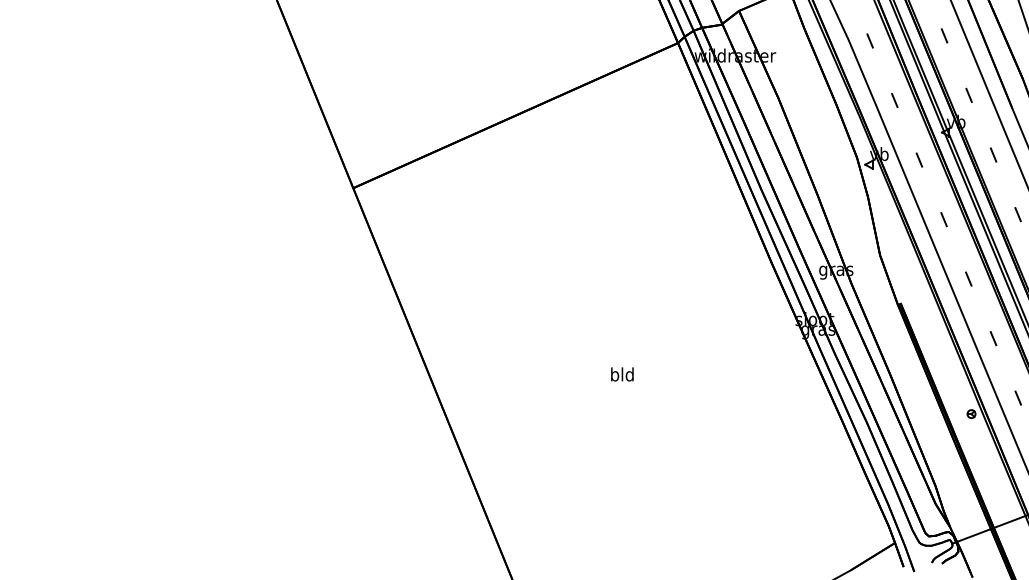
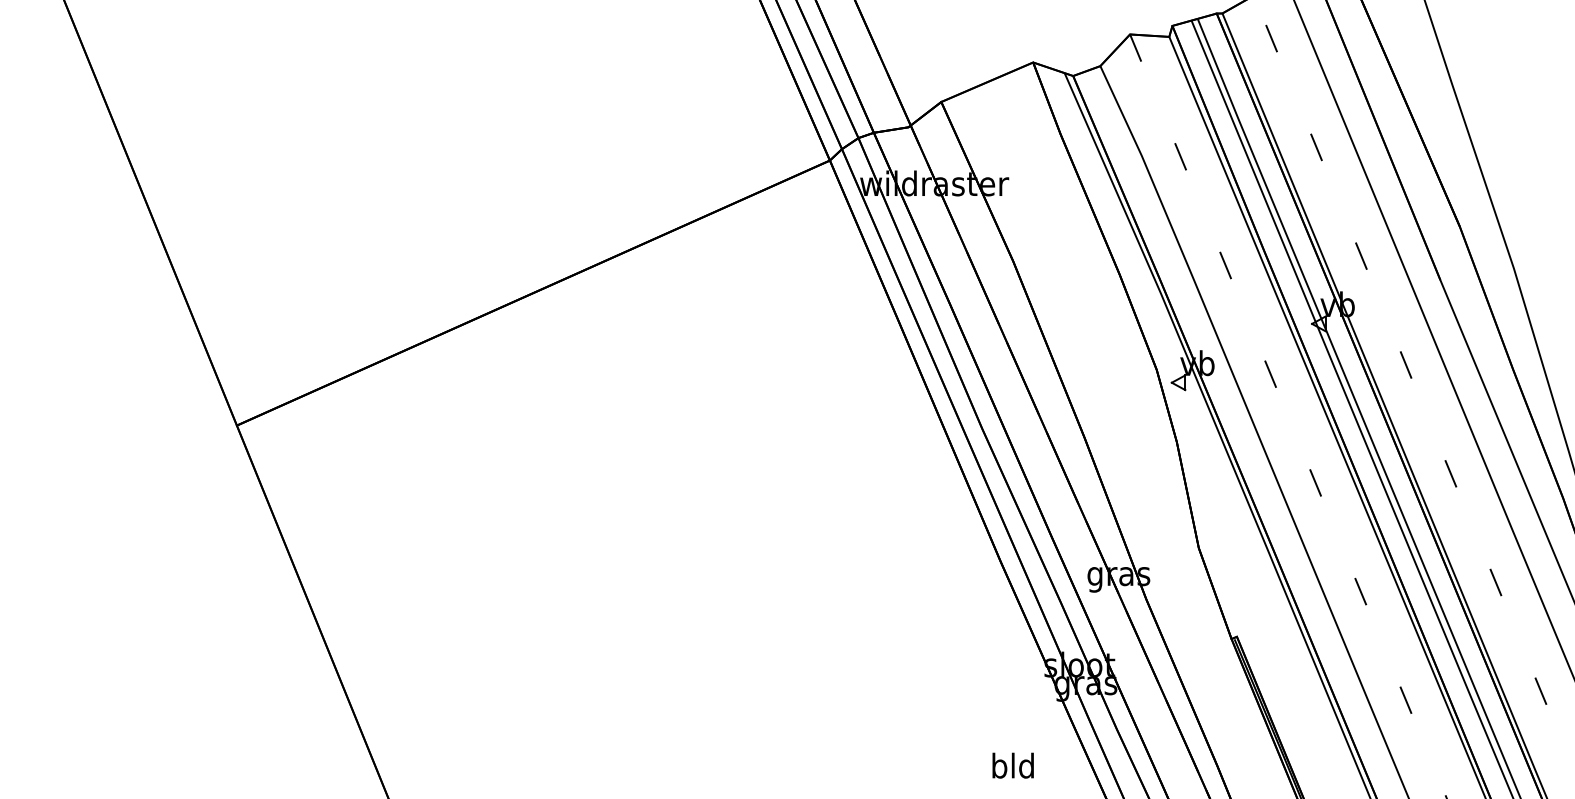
text: (622, 374) -> (1013, 765), moved

